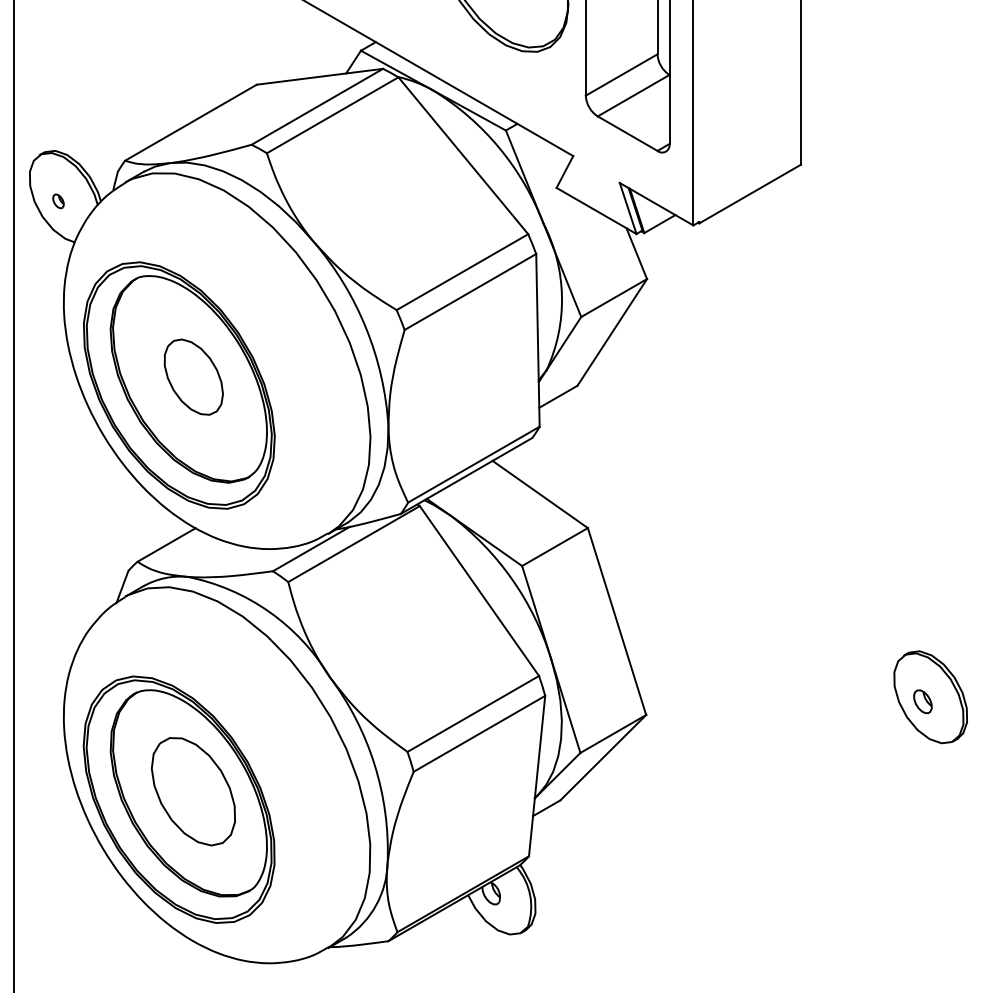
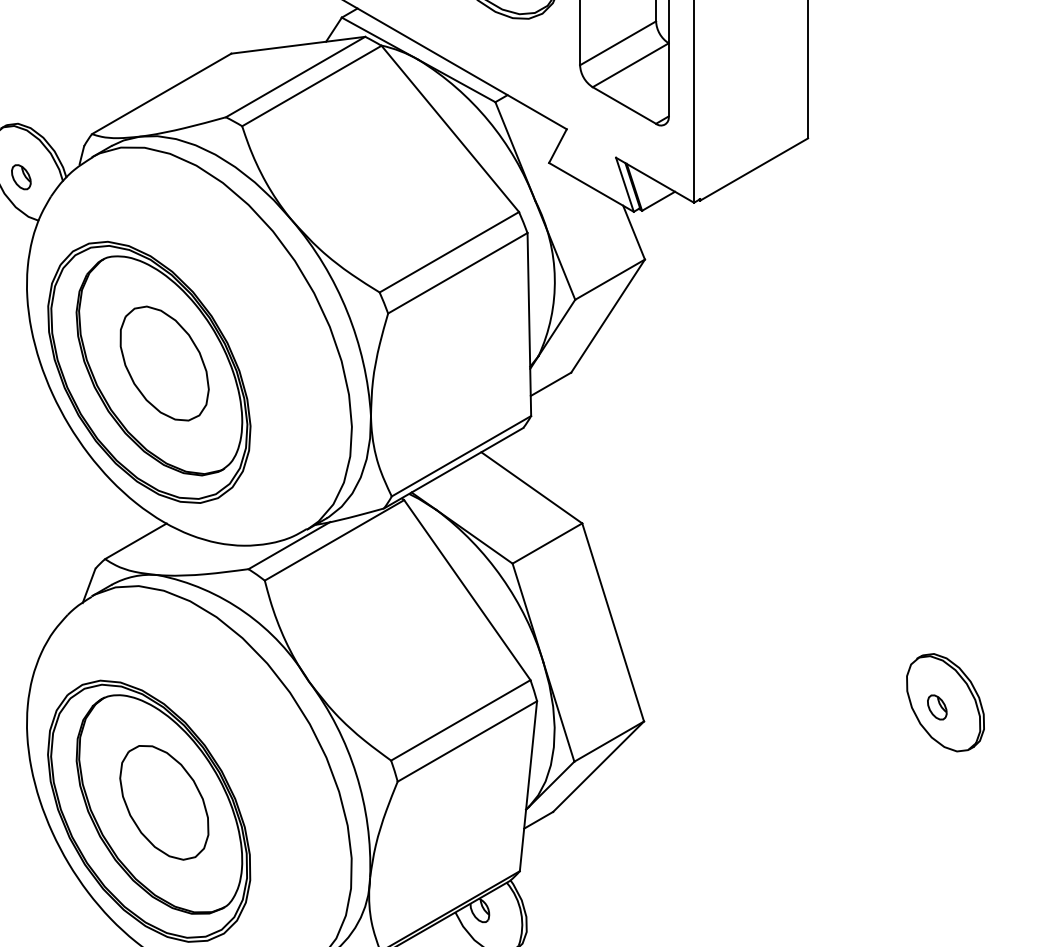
part: (58, 201) -> (21, 177), size x1.67
part: (193, 376) -> (164, 362), size x1.43

